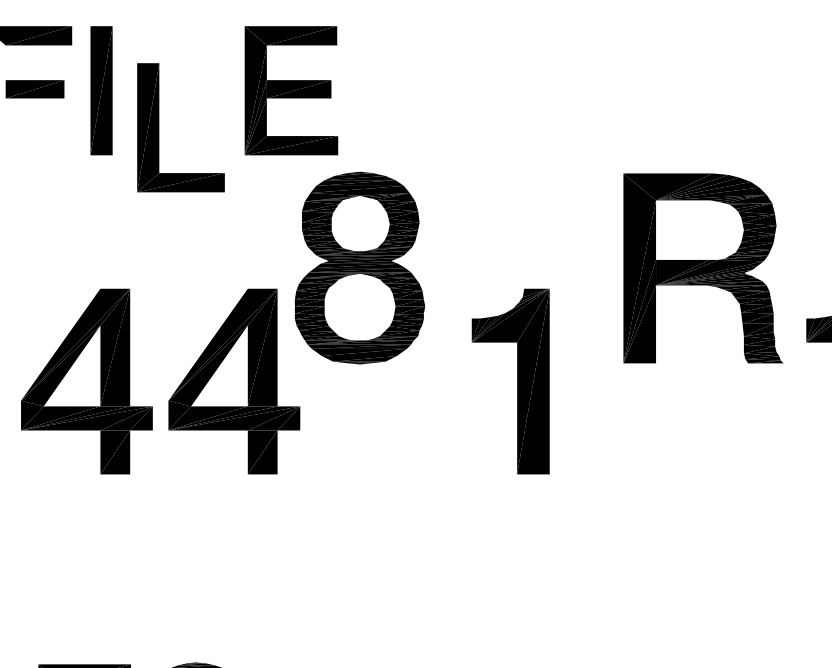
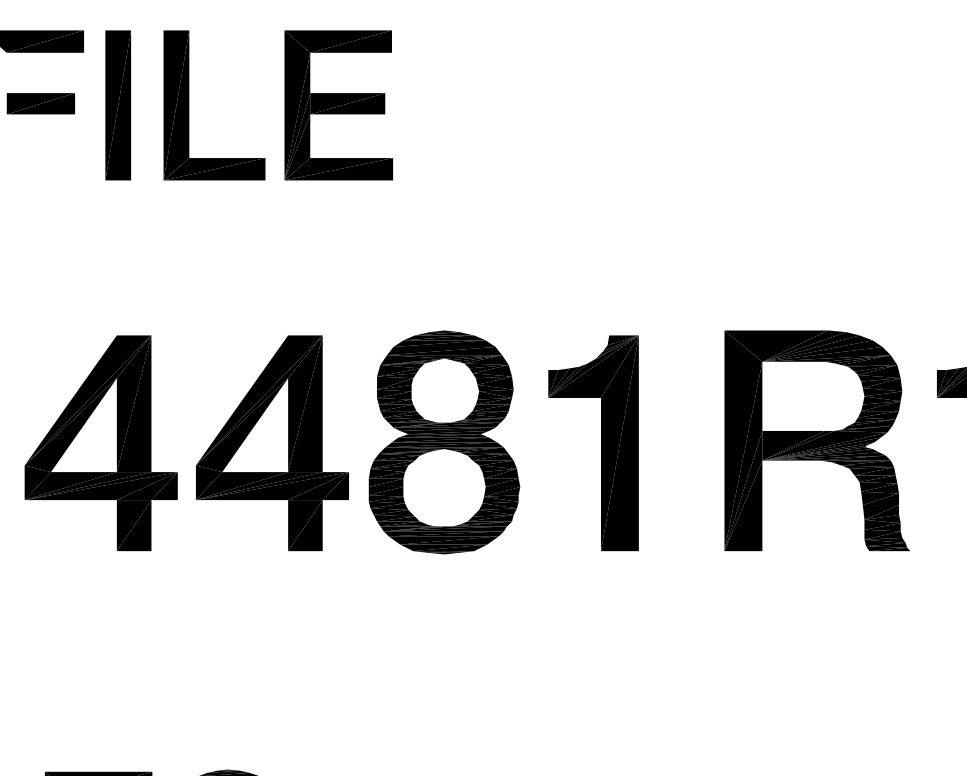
part: (159, 127) -> (189, 105), moved
part: (360, 268) -> (444, 442), moved
part: (702, 268) -> (816, 440), moved

